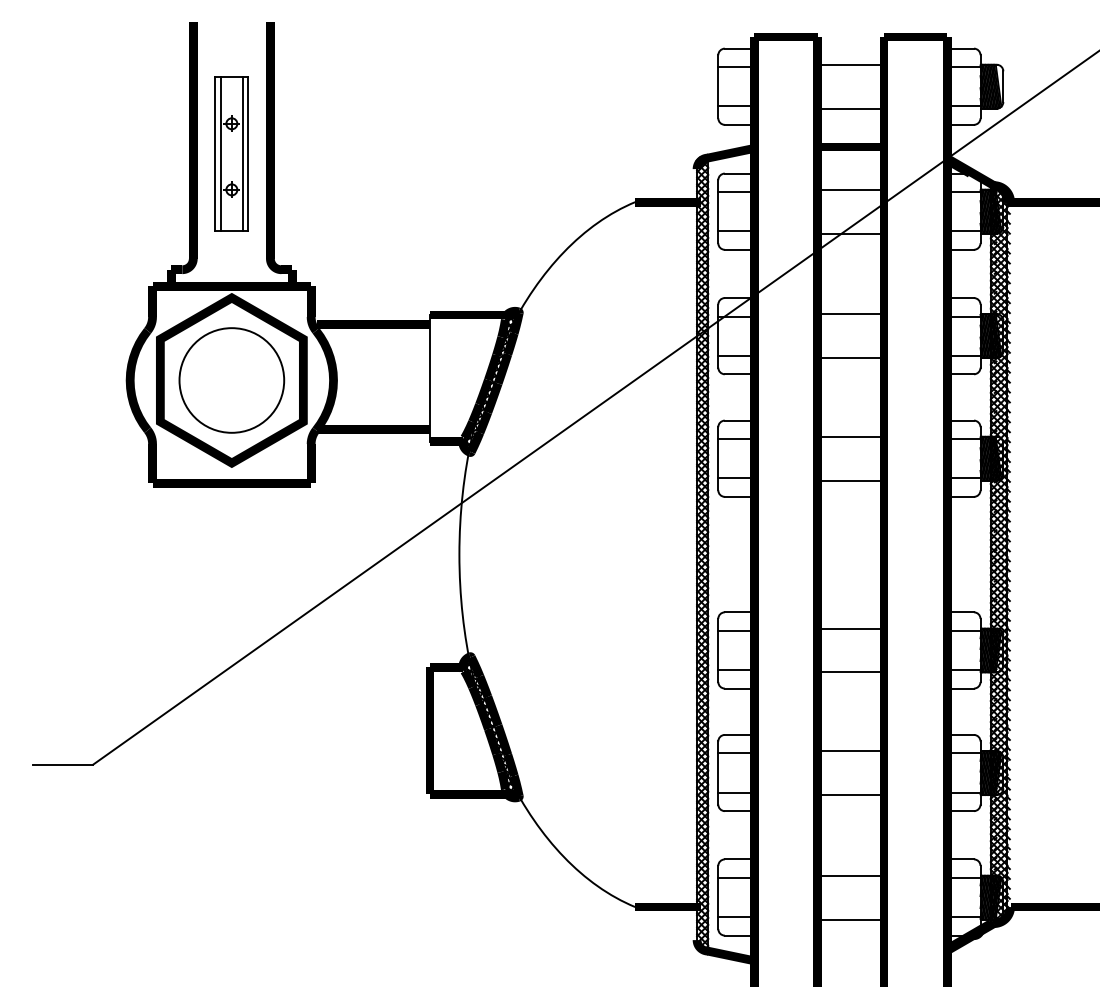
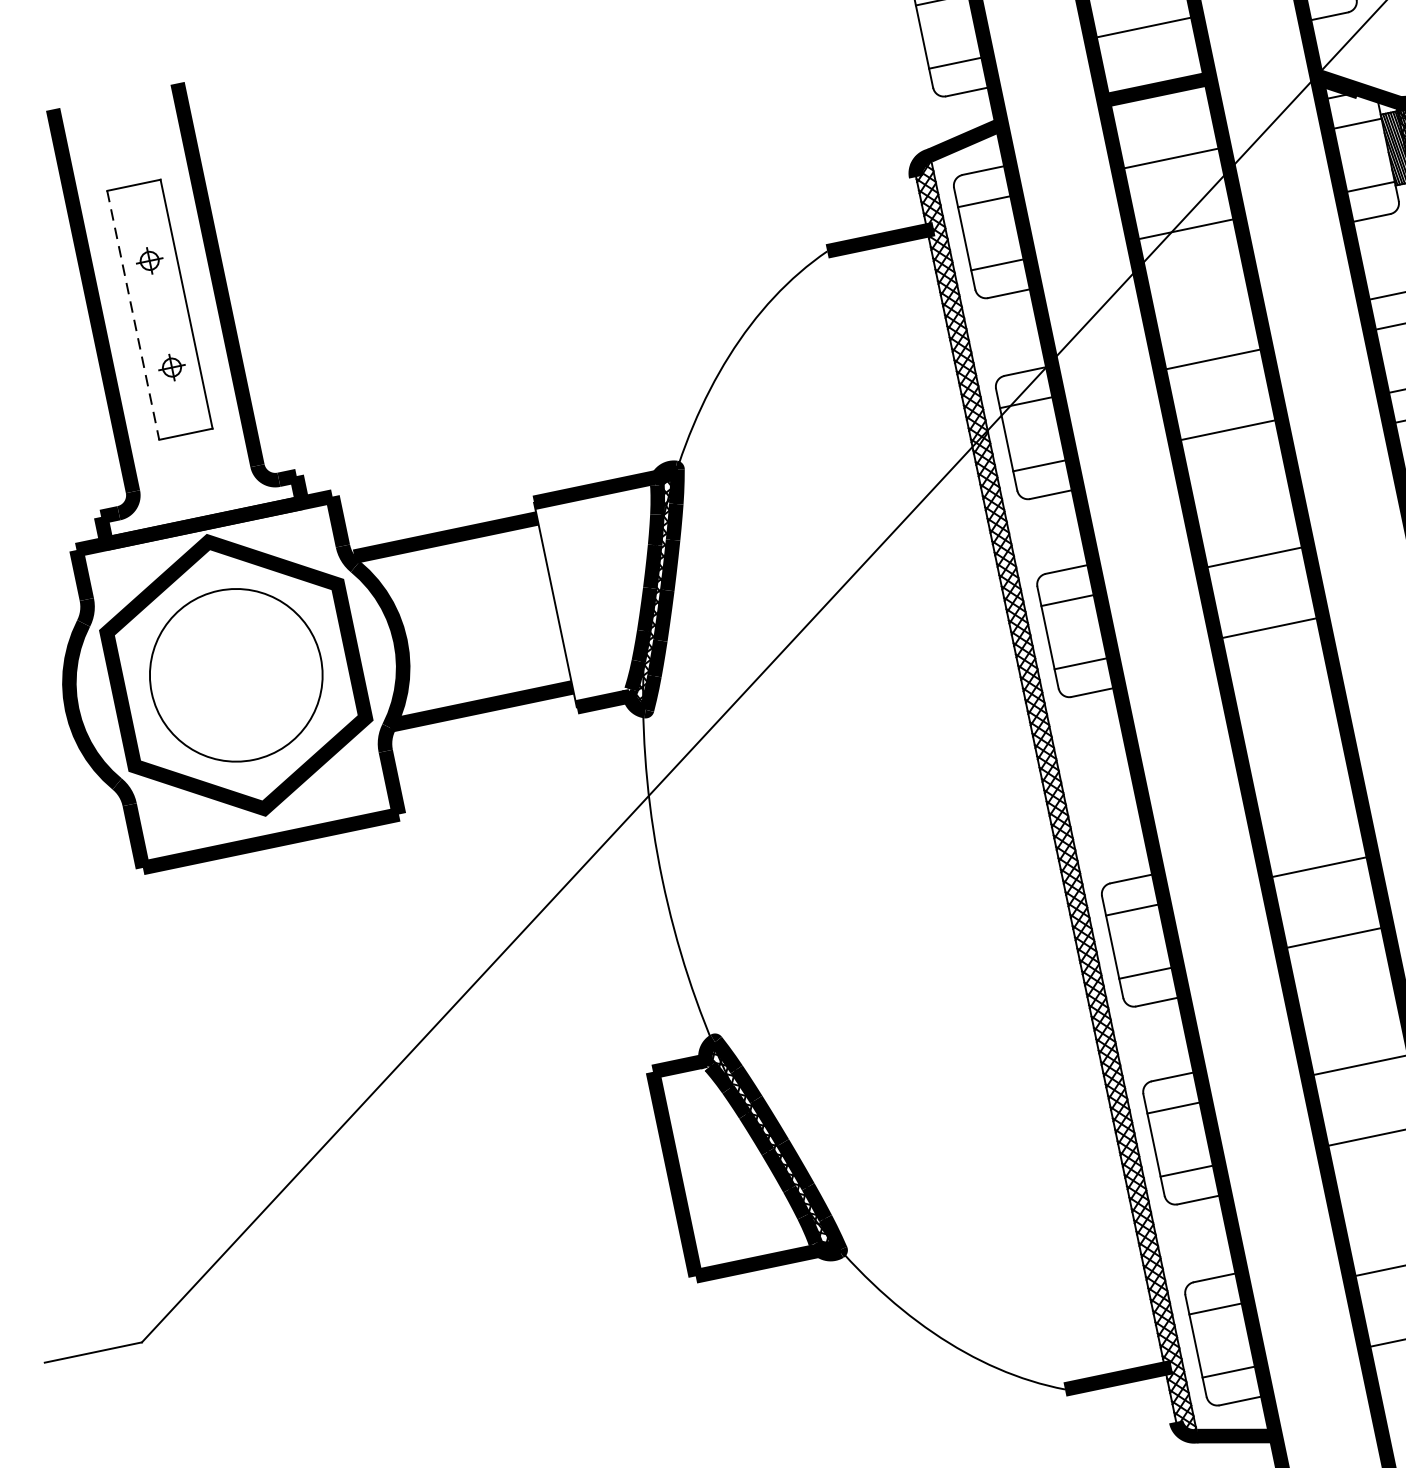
line: (220, 153) -> (141, 312), removed
line: (242, 153) -> (176, 305), removed
line: (215, 154) -> (133, 315), solid -> dashed

